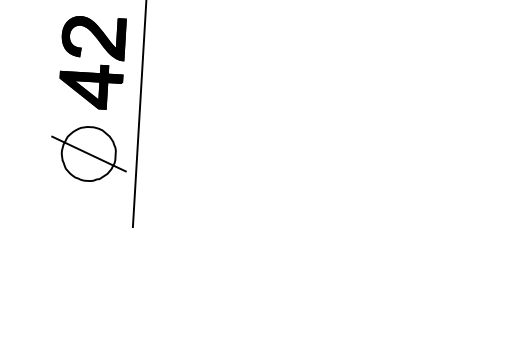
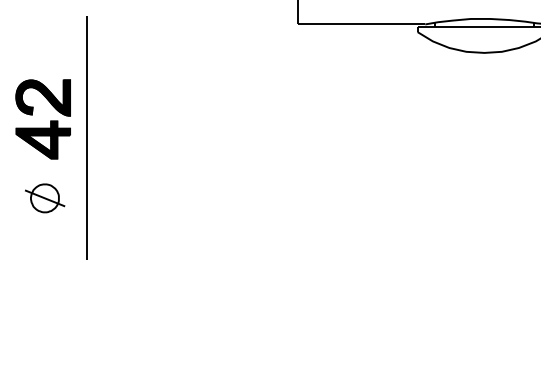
part: (88, 154) -> (44, 198), size x0.6

